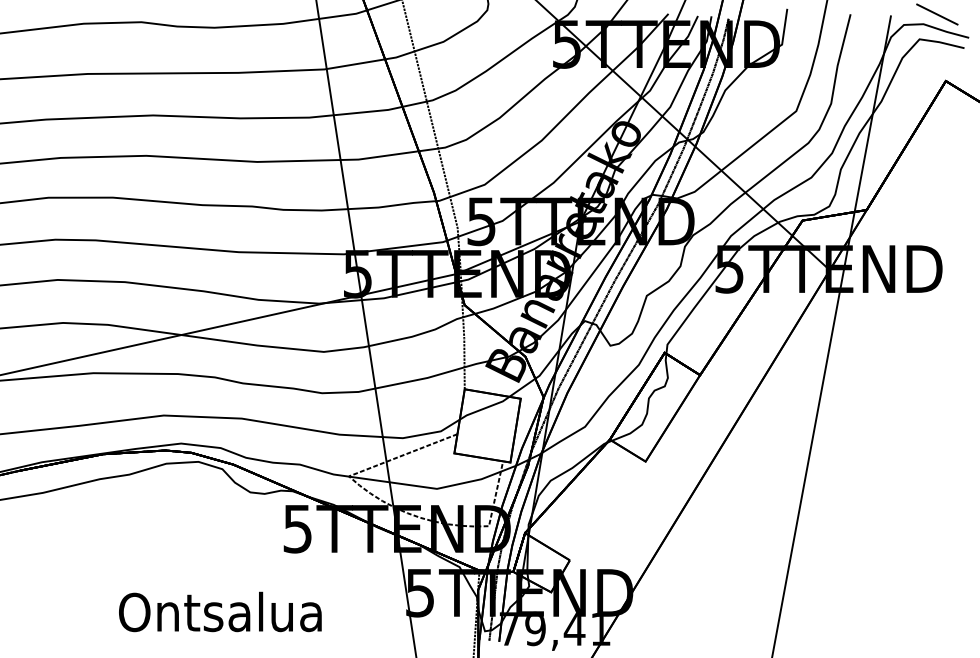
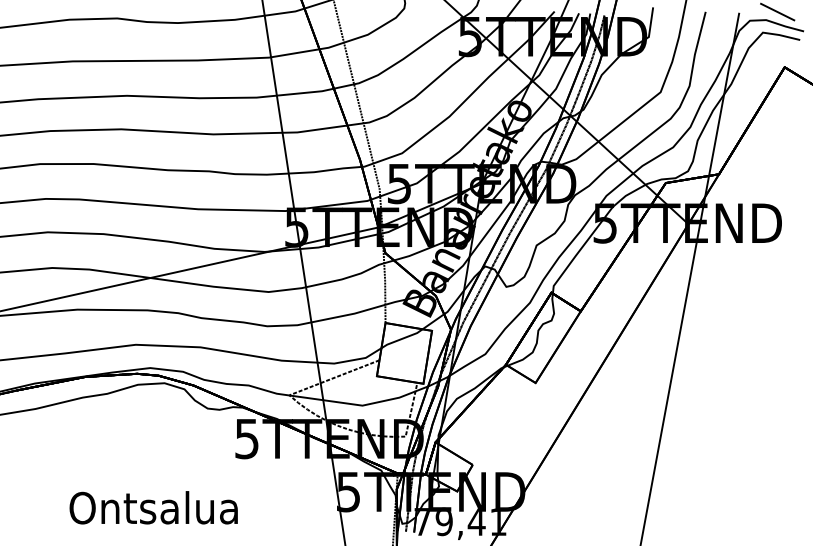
text: (220, 611) -> (153, 507), moved

